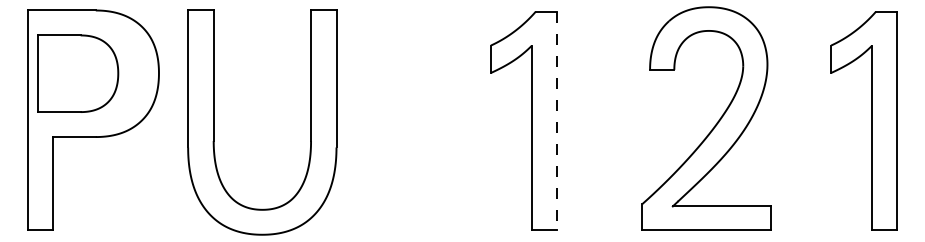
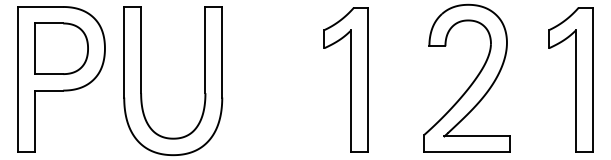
part: (78, 73) -> (61, 48), moved
line: (556, 121) -> (367, 80), dashed -> solid

